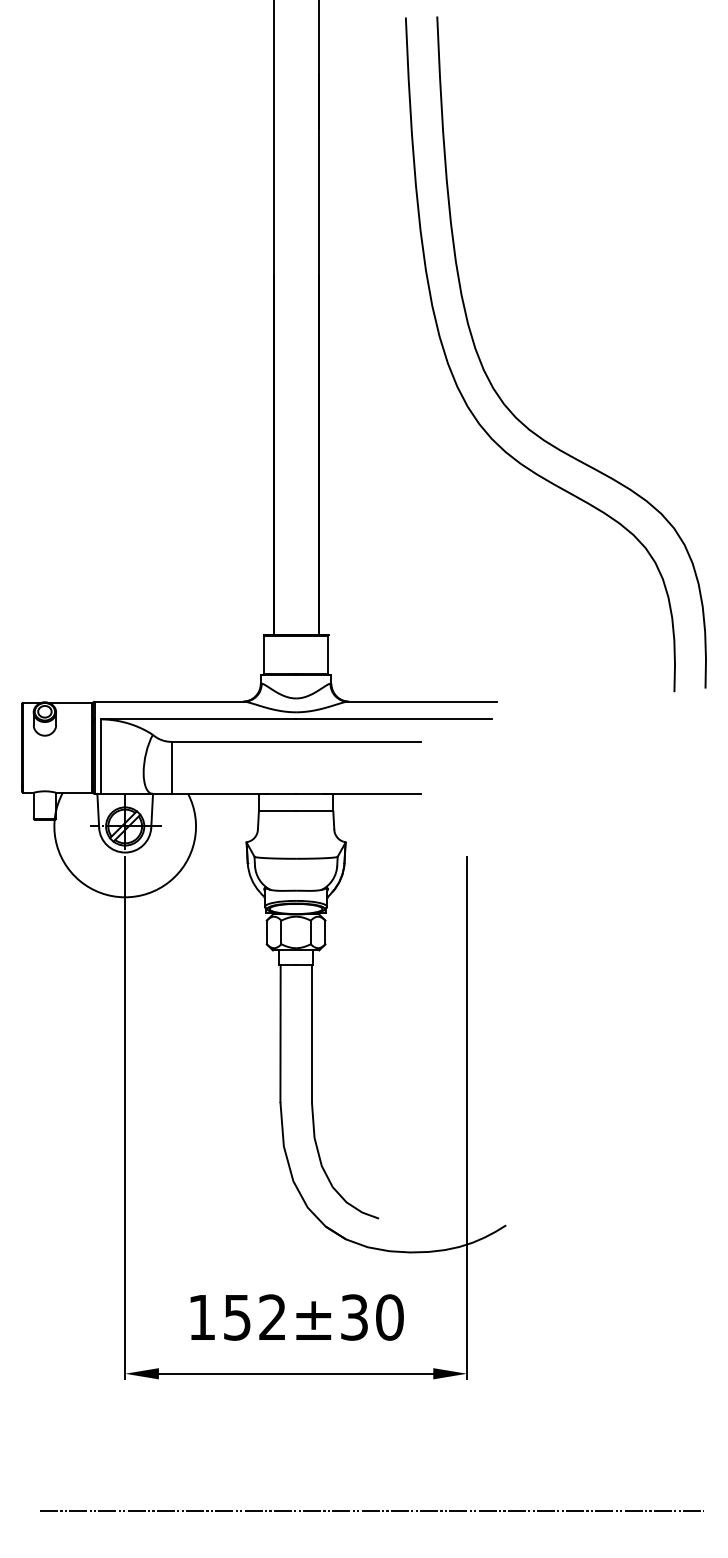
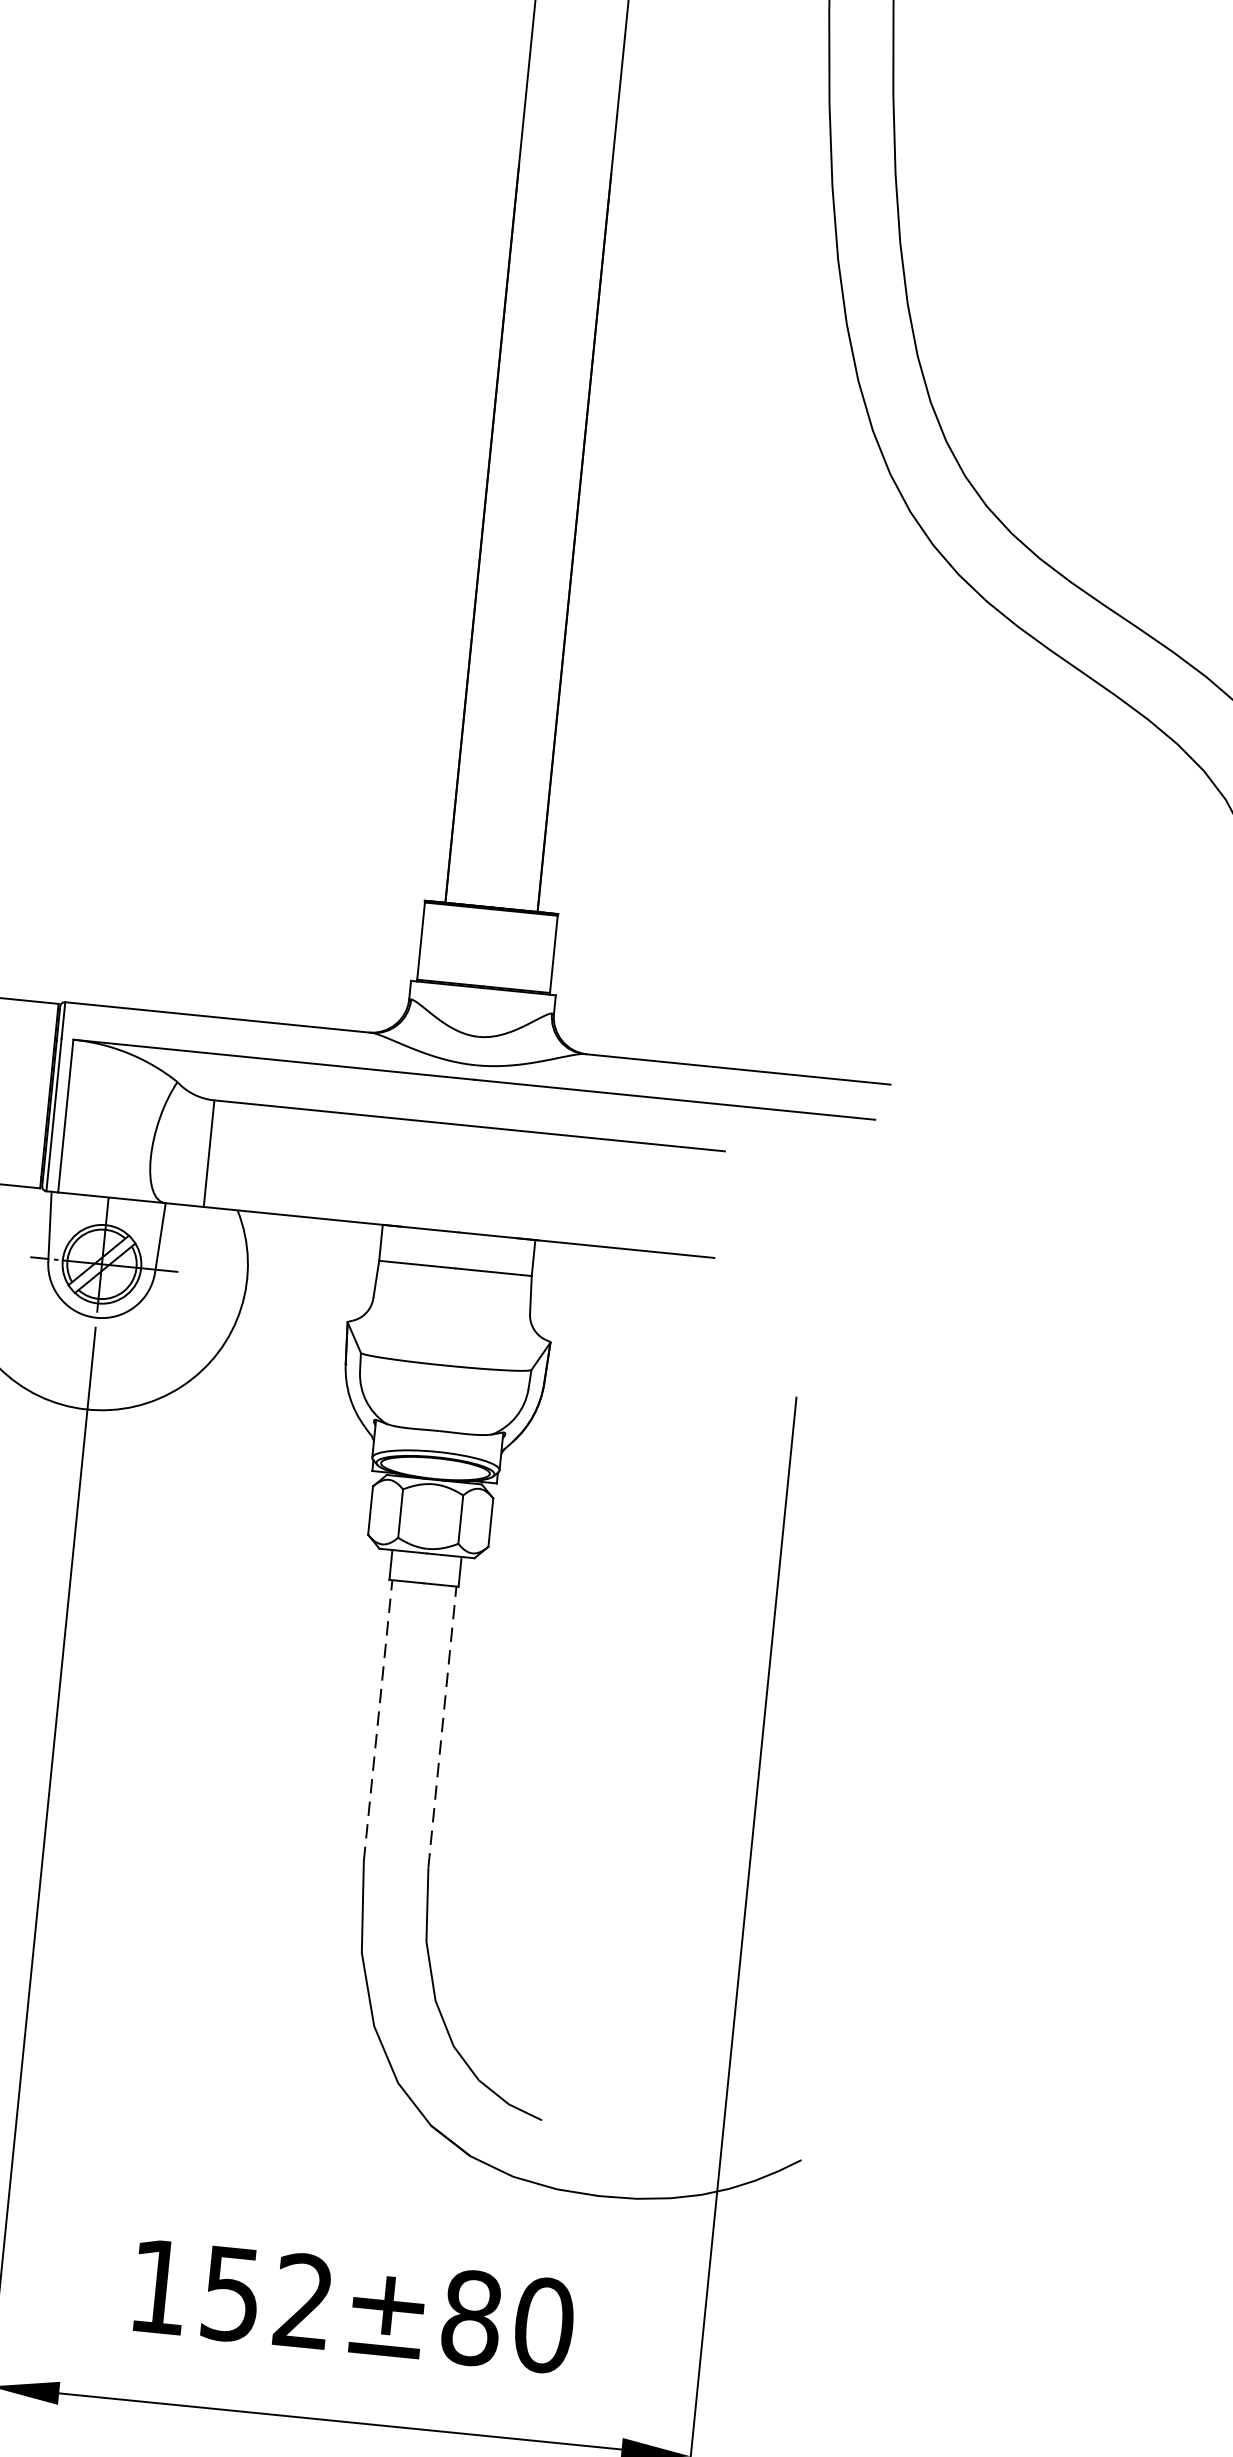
line: (280, 1033) -> (378, 1720), solid -> dashed
line: (311, 1033) -> (441, 1726), solid -> dashed
text: (354, 1317) -> (471, 2318), 152±30 -> 152±80

